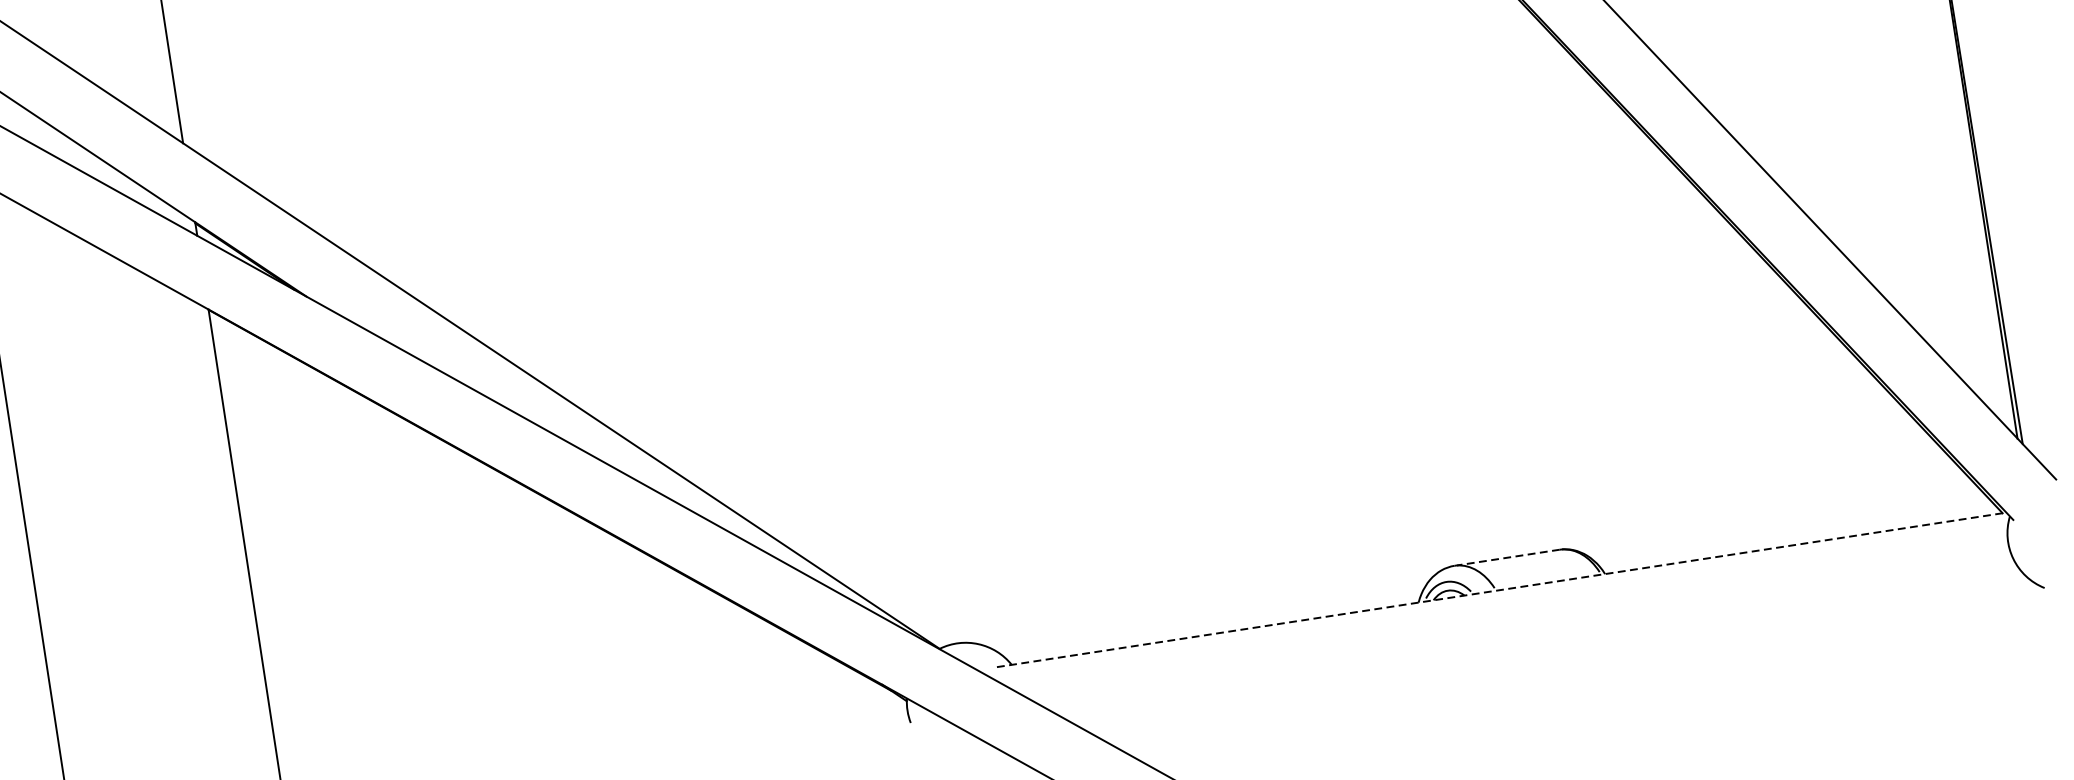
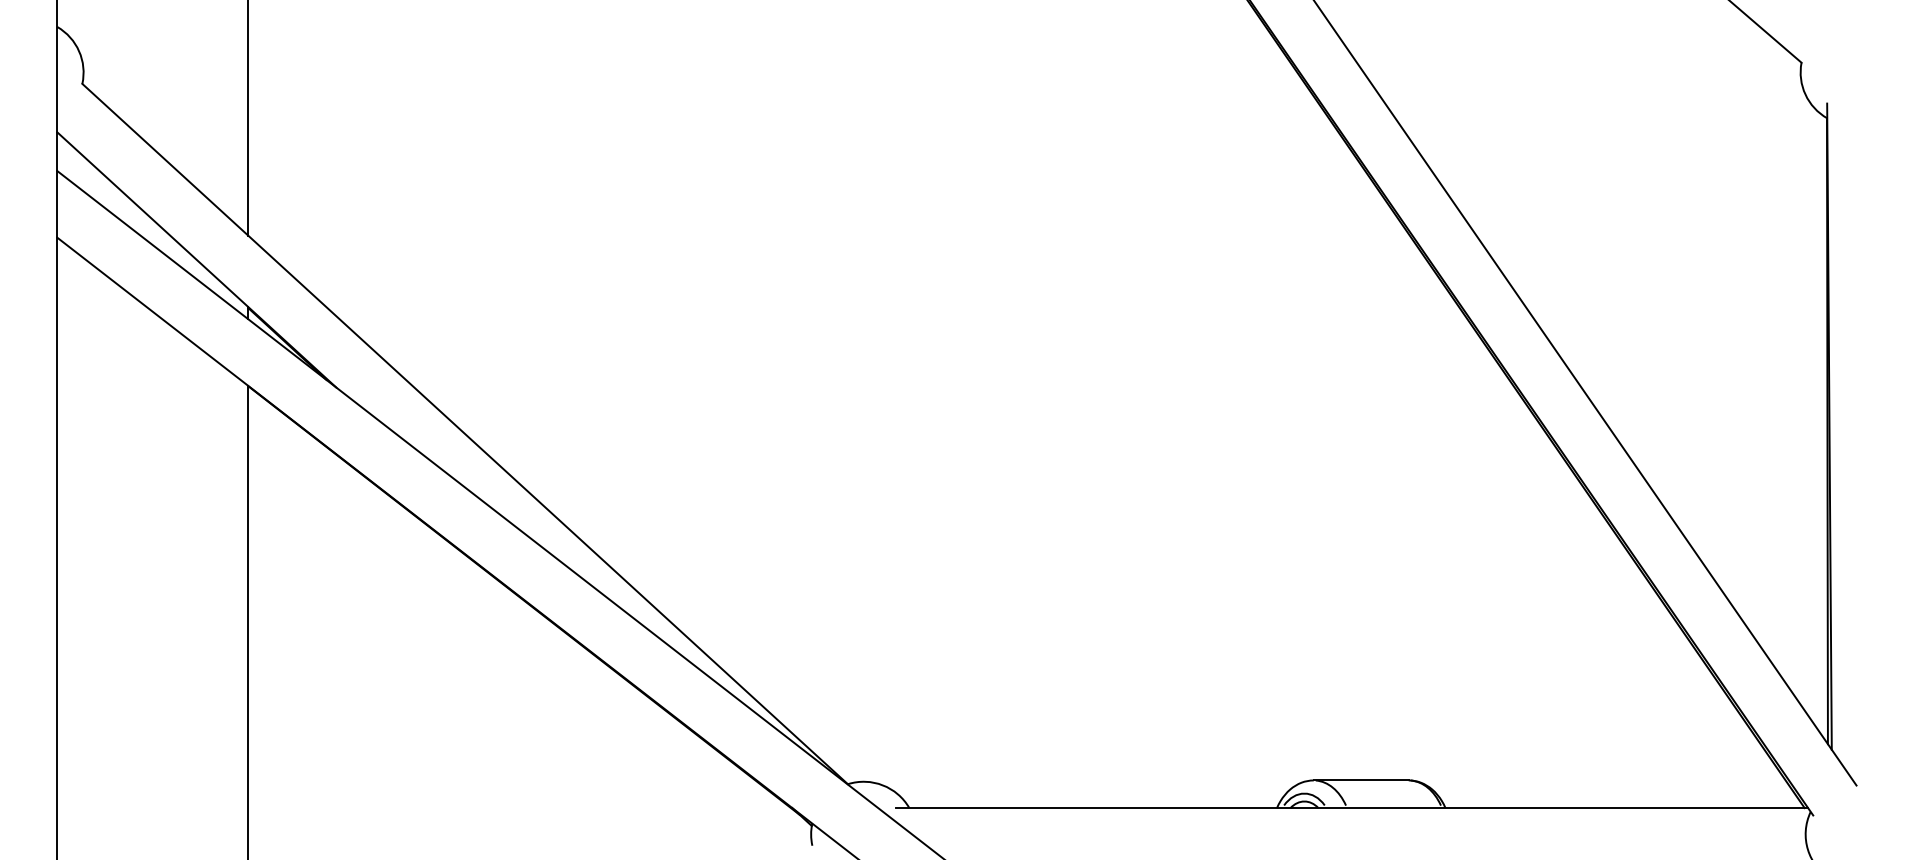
line: (1507, 557) -> (1361, 780), dashed -> solid
line: (1502, 590) -> (1352, 808), dashed -> solid

